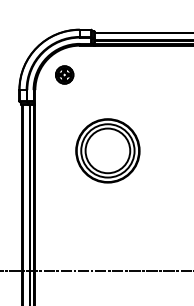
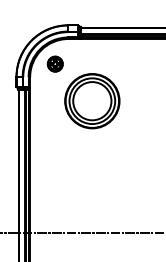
part: (108, 151) -> (92, 101), moved

